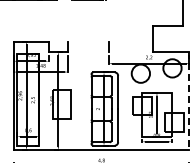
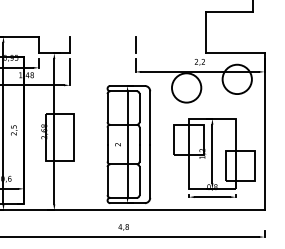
line: (189, 101) -> (264, 132), dashed -> solid

